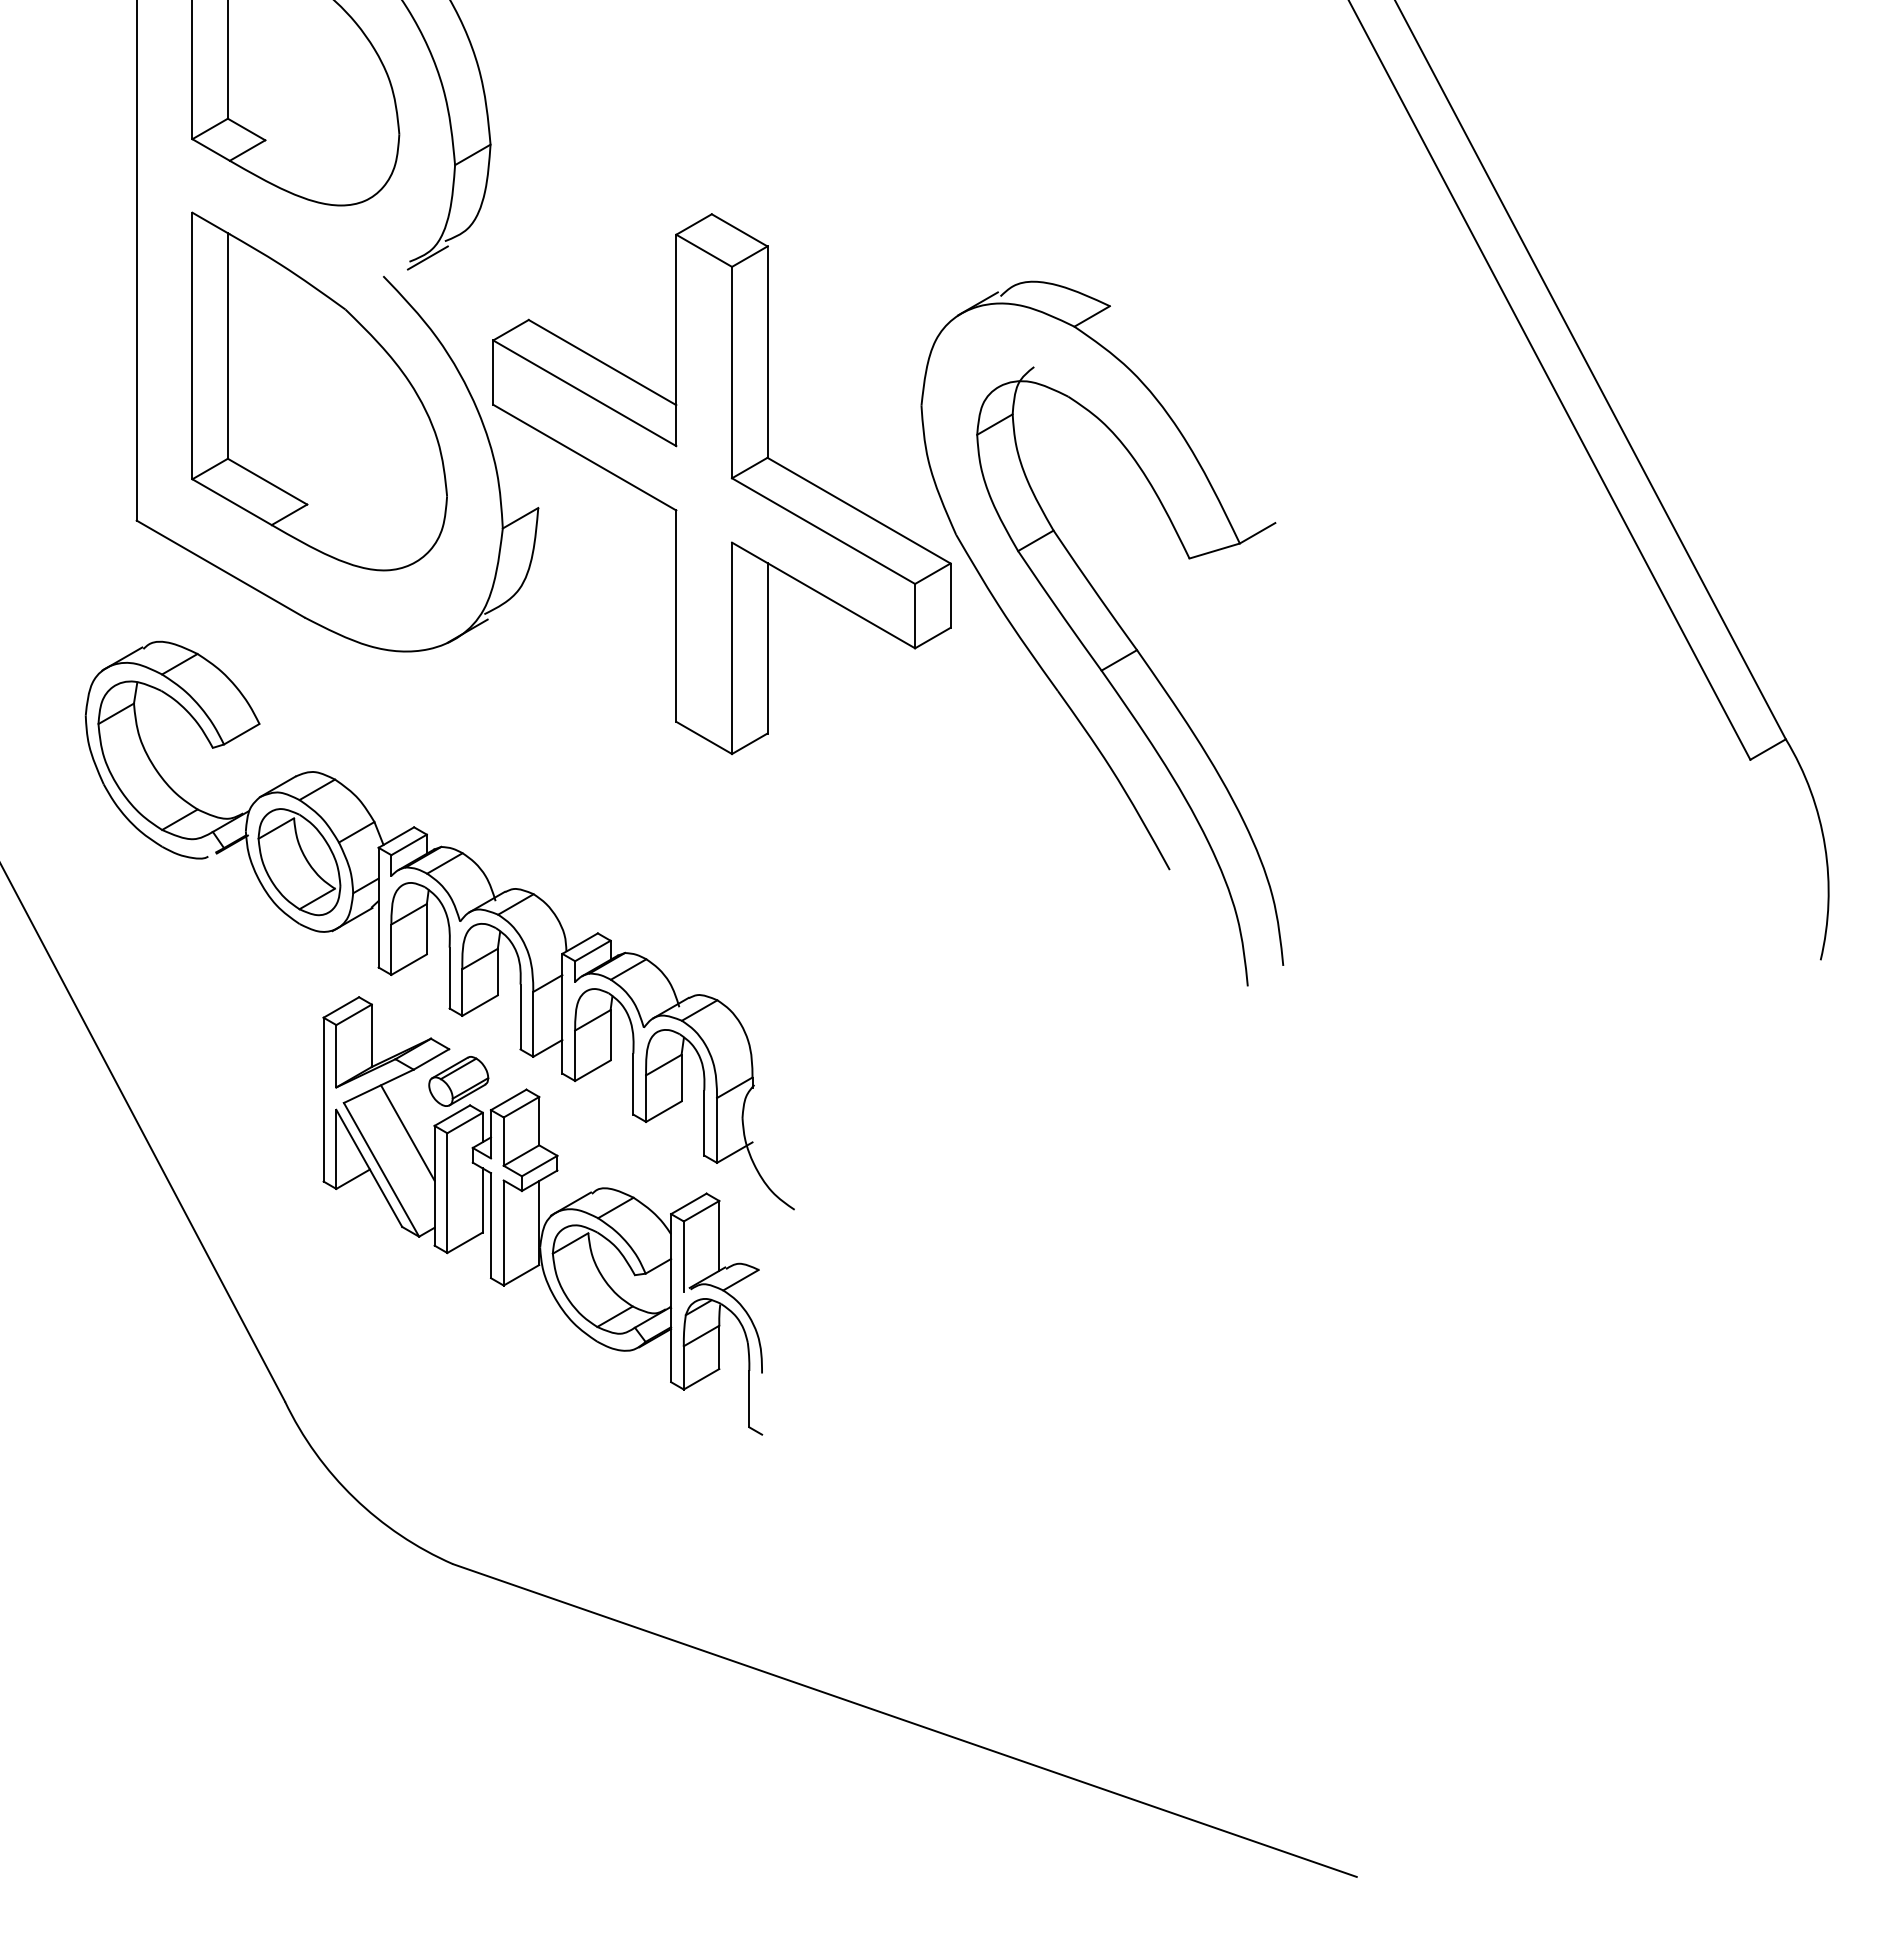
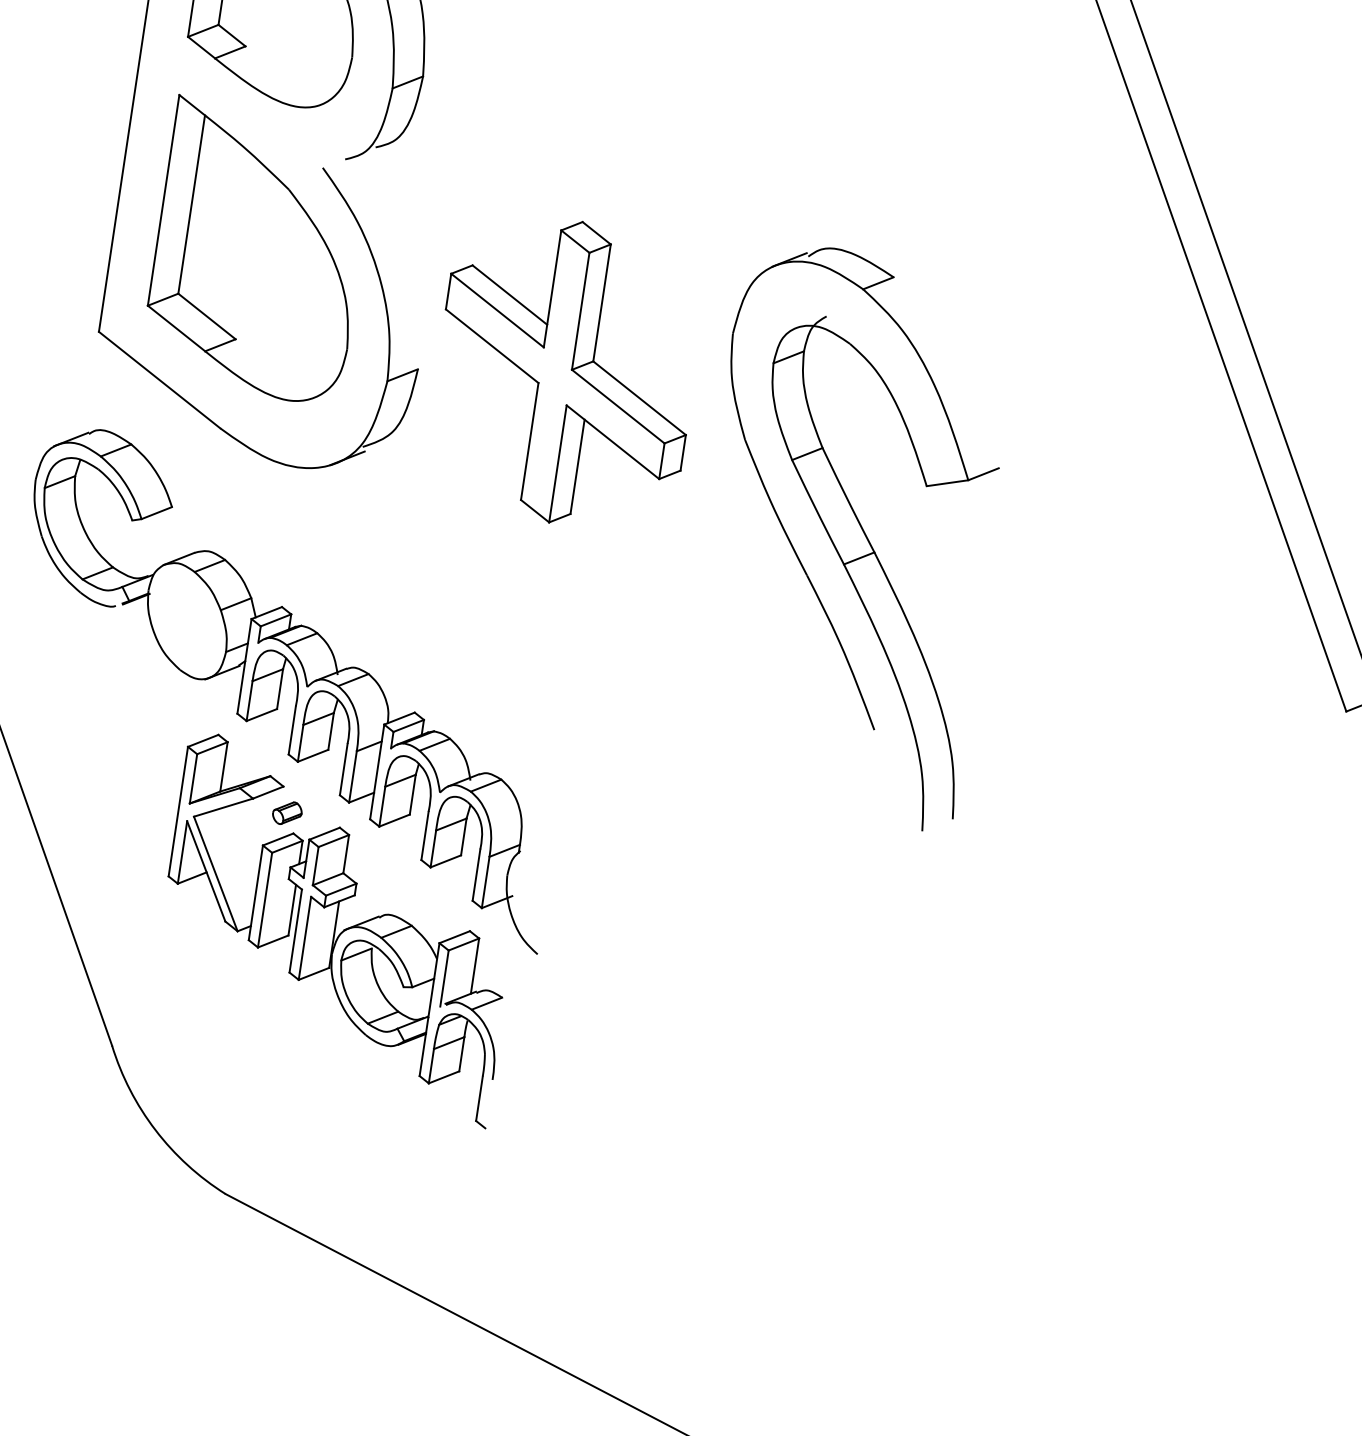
line: (427, 257) -> (359, 158), removed
part: (721, 484) -> (565, 372), size x0.7
part: (299, 862) -> (187, 621), removed
part: (458, 1081) -> (287, 813), size x0.6
line: (407, 1132) -> (240, 847), removed

